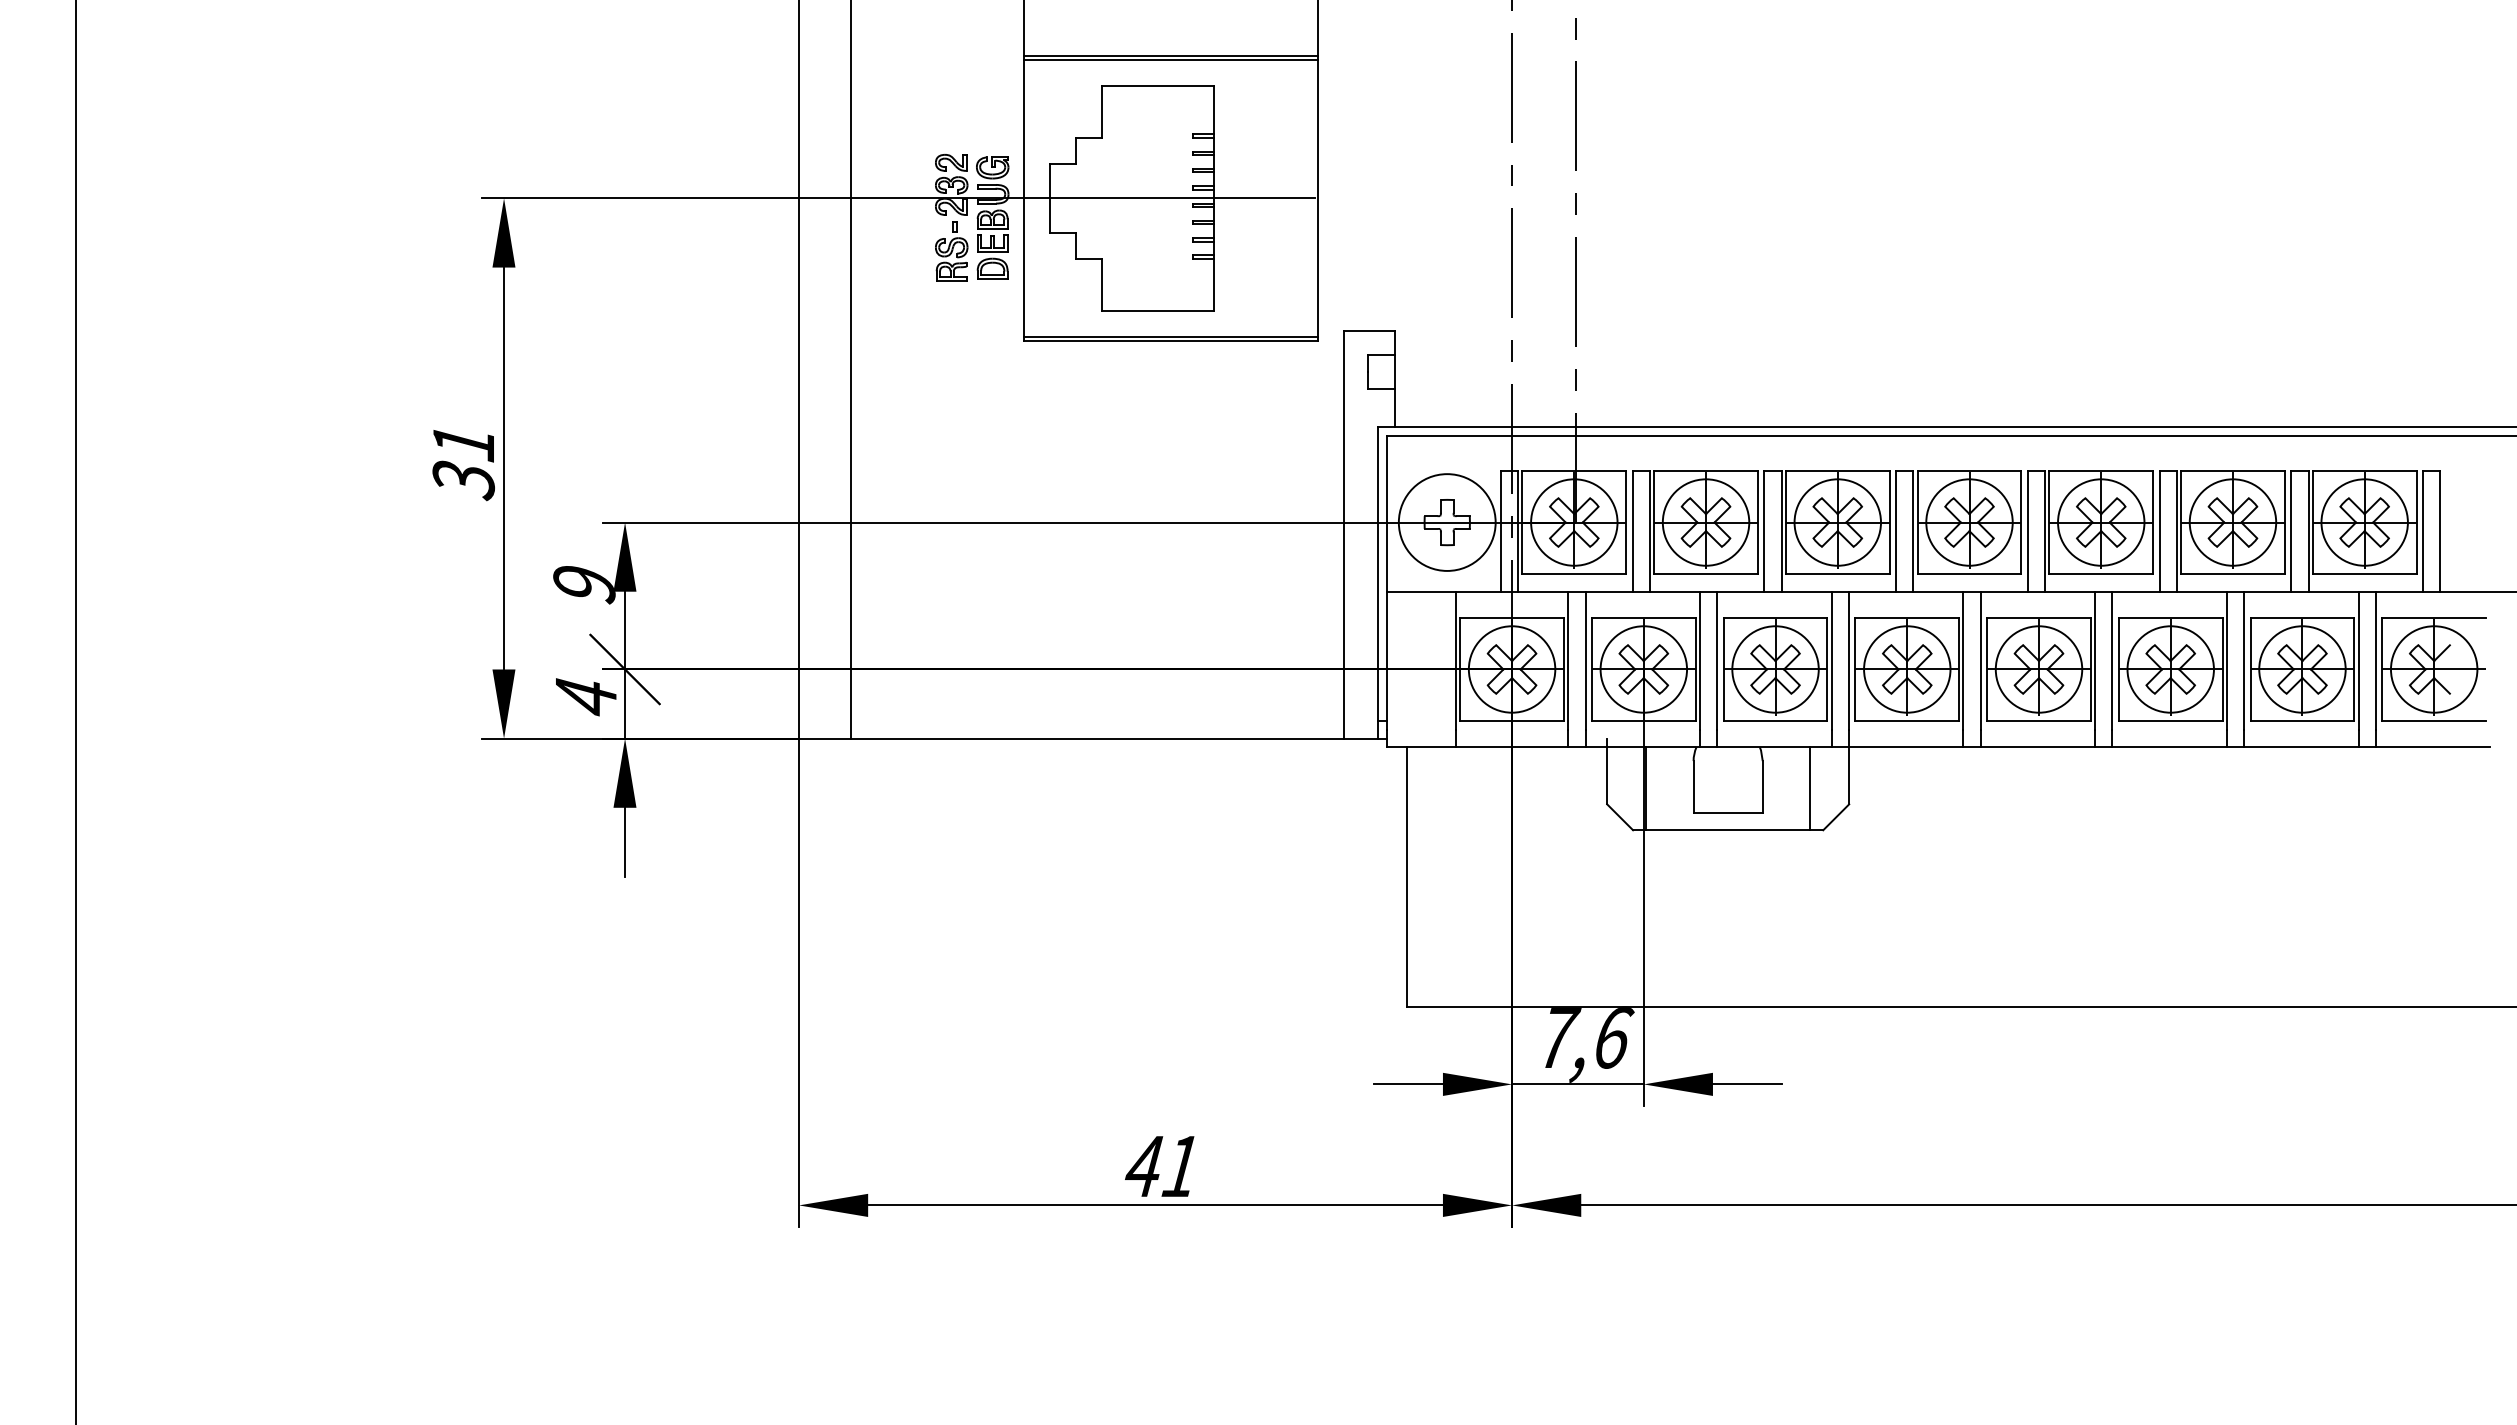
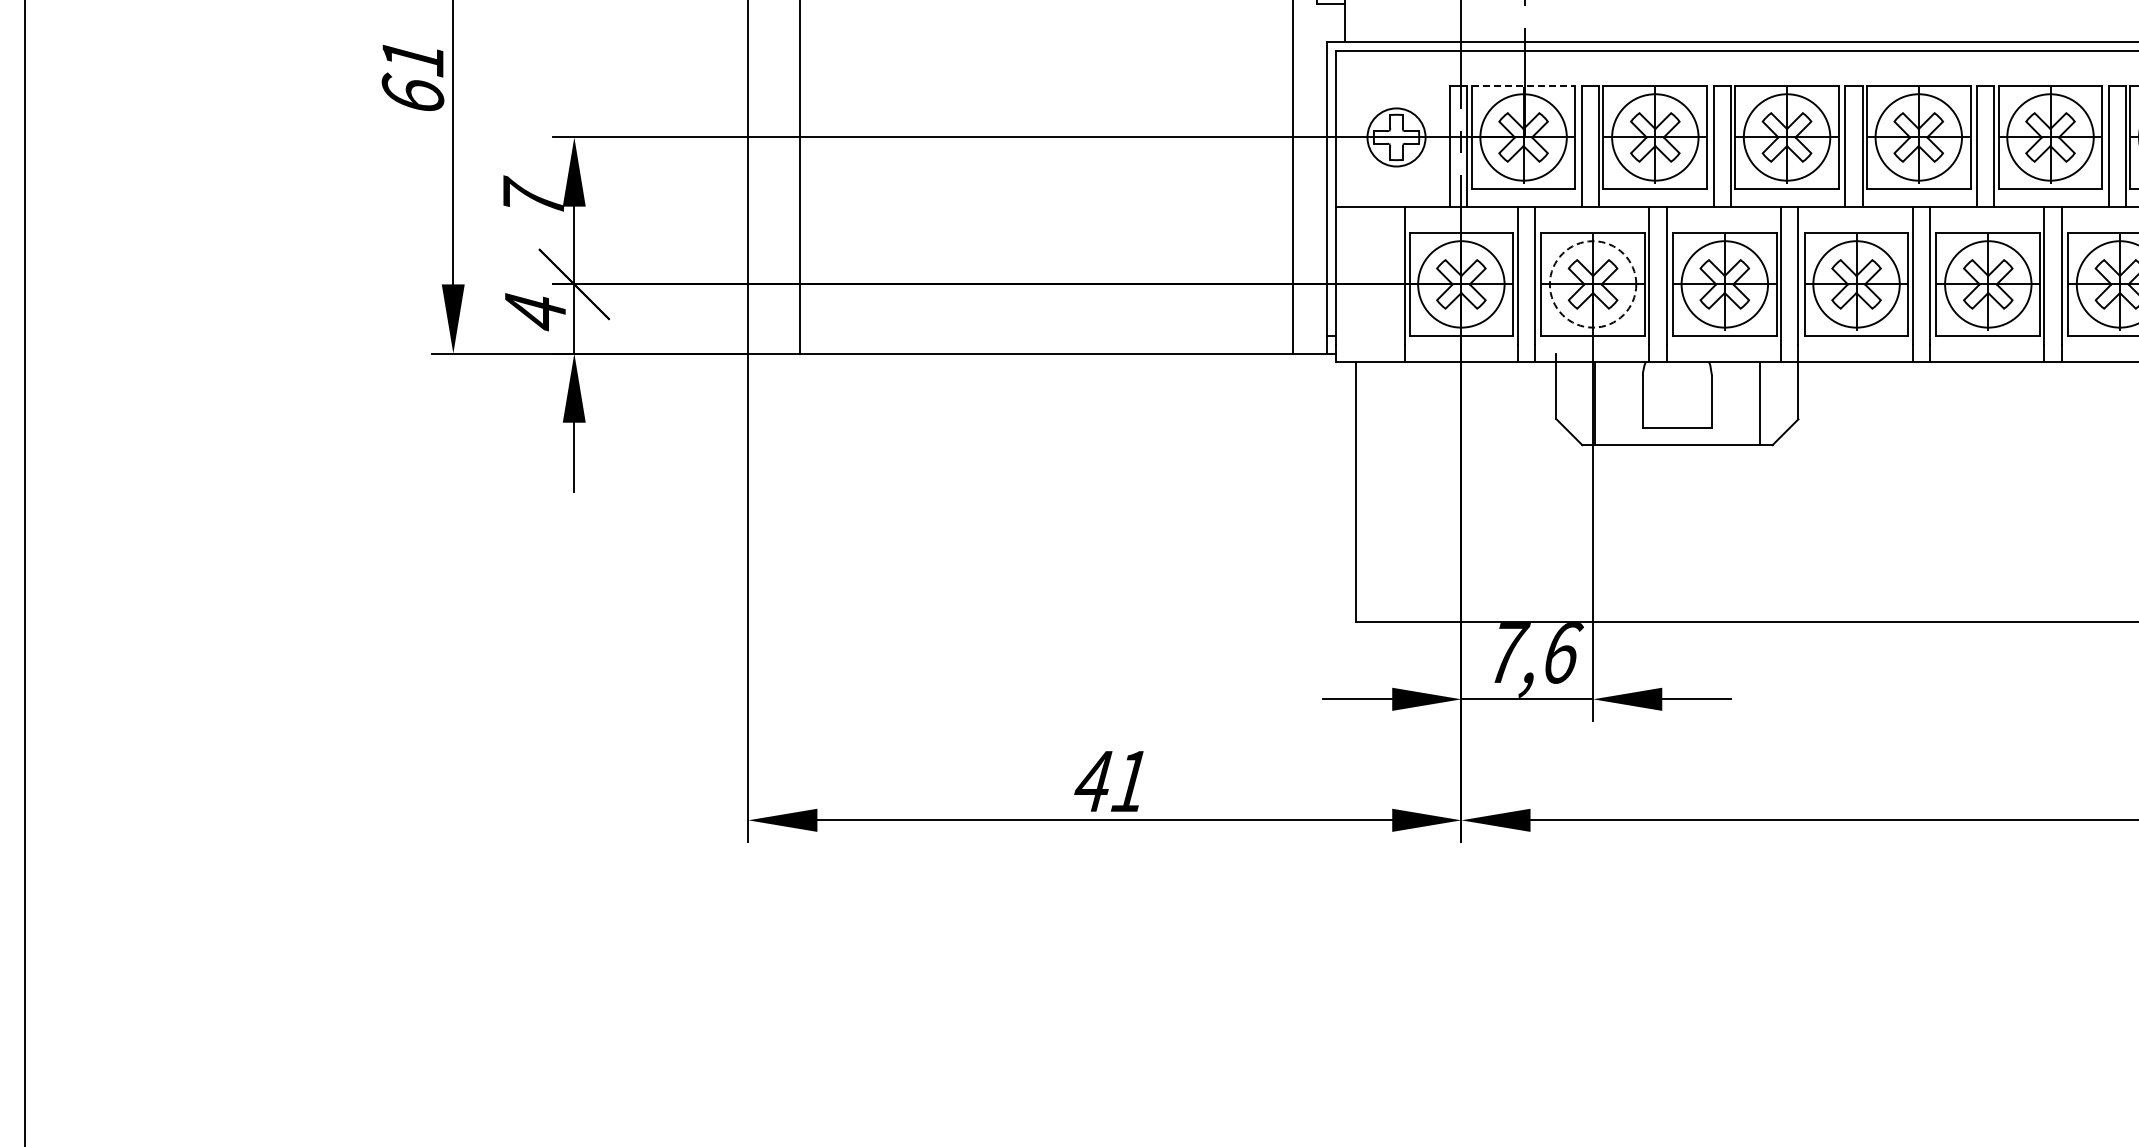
line: (1574, 470) -> (1523, 85), solid -> dashed
text: (463, 479) -> (412, 94), 31 -> 61
circle: (1446, 522) -> (1395, 137), size x0.6
text: (584, 582) -> (533, 197), 9 -> 7
circle: (1643, 669) -> (1592, 284), solid -> dashed

